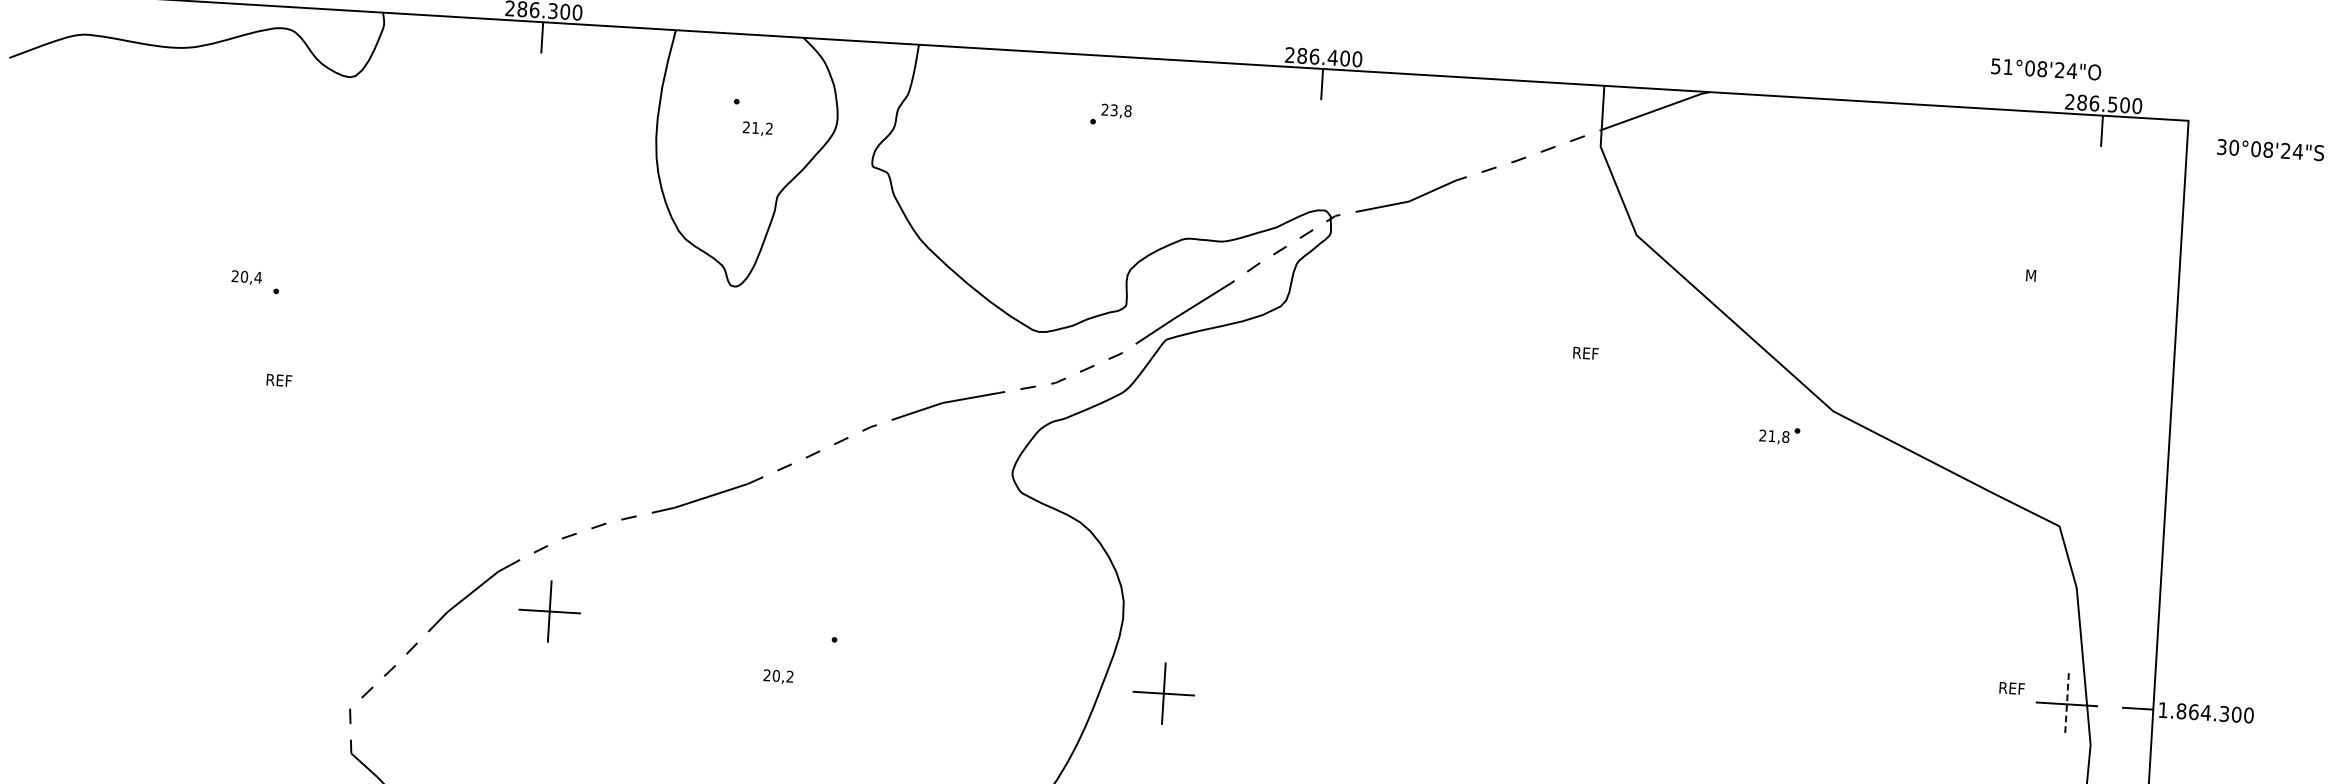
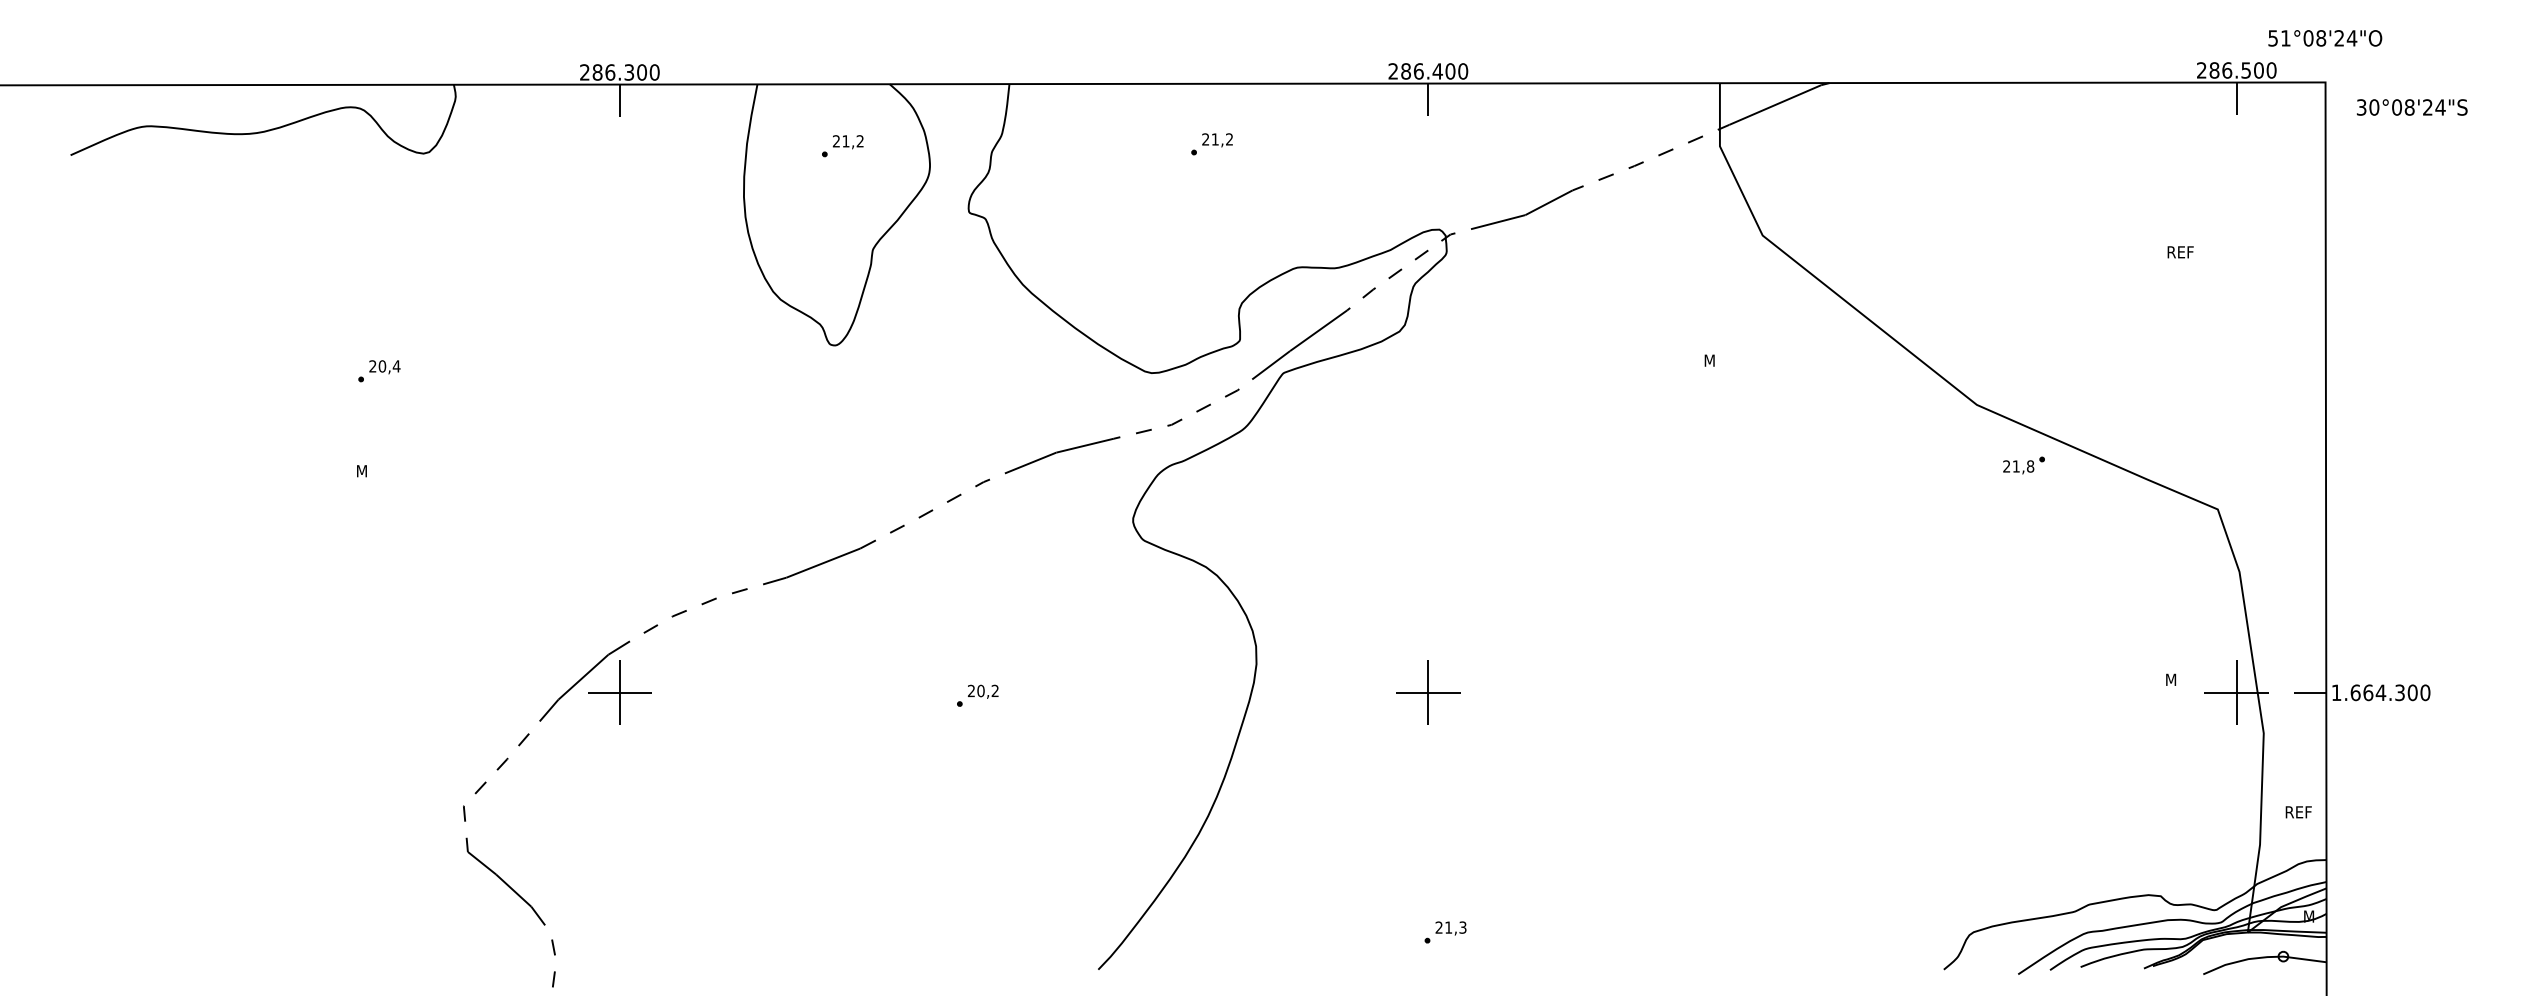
text: (2046, 69) -> (2325, 38), moved
text: (1121, 110) -> (1222, 139), 23,8 -> 21,2
text: (757, 129) -> (847, 142), moved
text: (2039, 276) -> (2181, 252), M -> REF
text: (246, 278) -> (384, 367), moved
text: (1586, 353) -> (1718, 360), REF -> M
text: (279, 380) -> (370, 471), REF -> M
part: (1779, 435) -> (2023, 465), moved
part: (549, 611) -> (619, 692), moved
text: (778, 676) -> (983, 691), moved
text: (2012, 688) -> (2179, 679), REF -> M
part: (1164, 693) -> (1428, 692), moved
line: (2066, 704) -> (2236, 693), dashed -> solid
text: (2181, 711) -> (2355, 692), 1.864.300 -> 1.664.300

